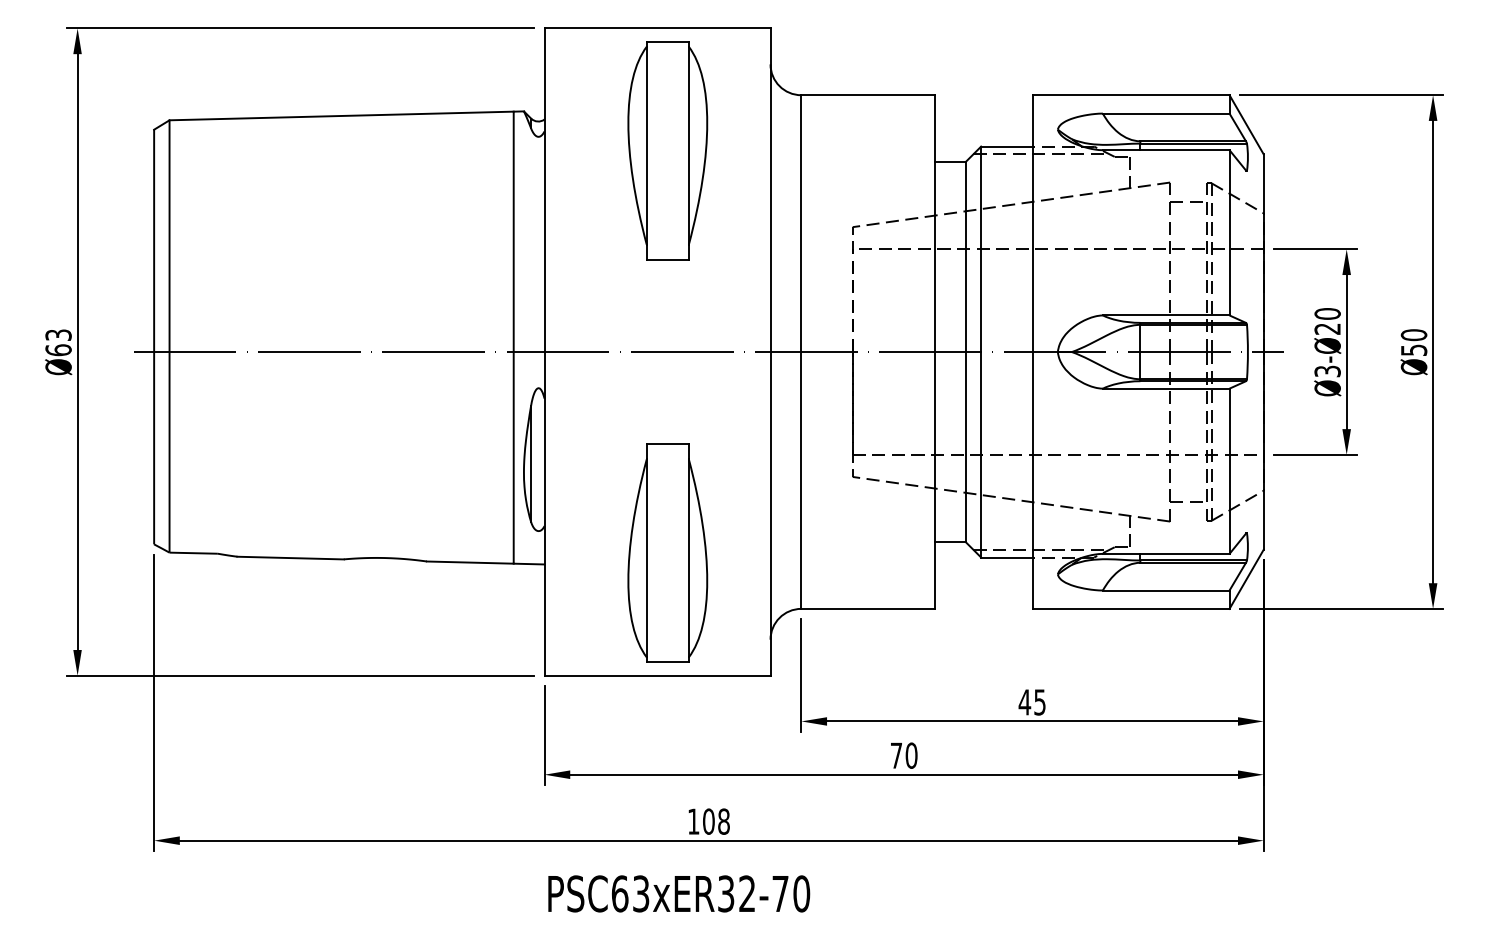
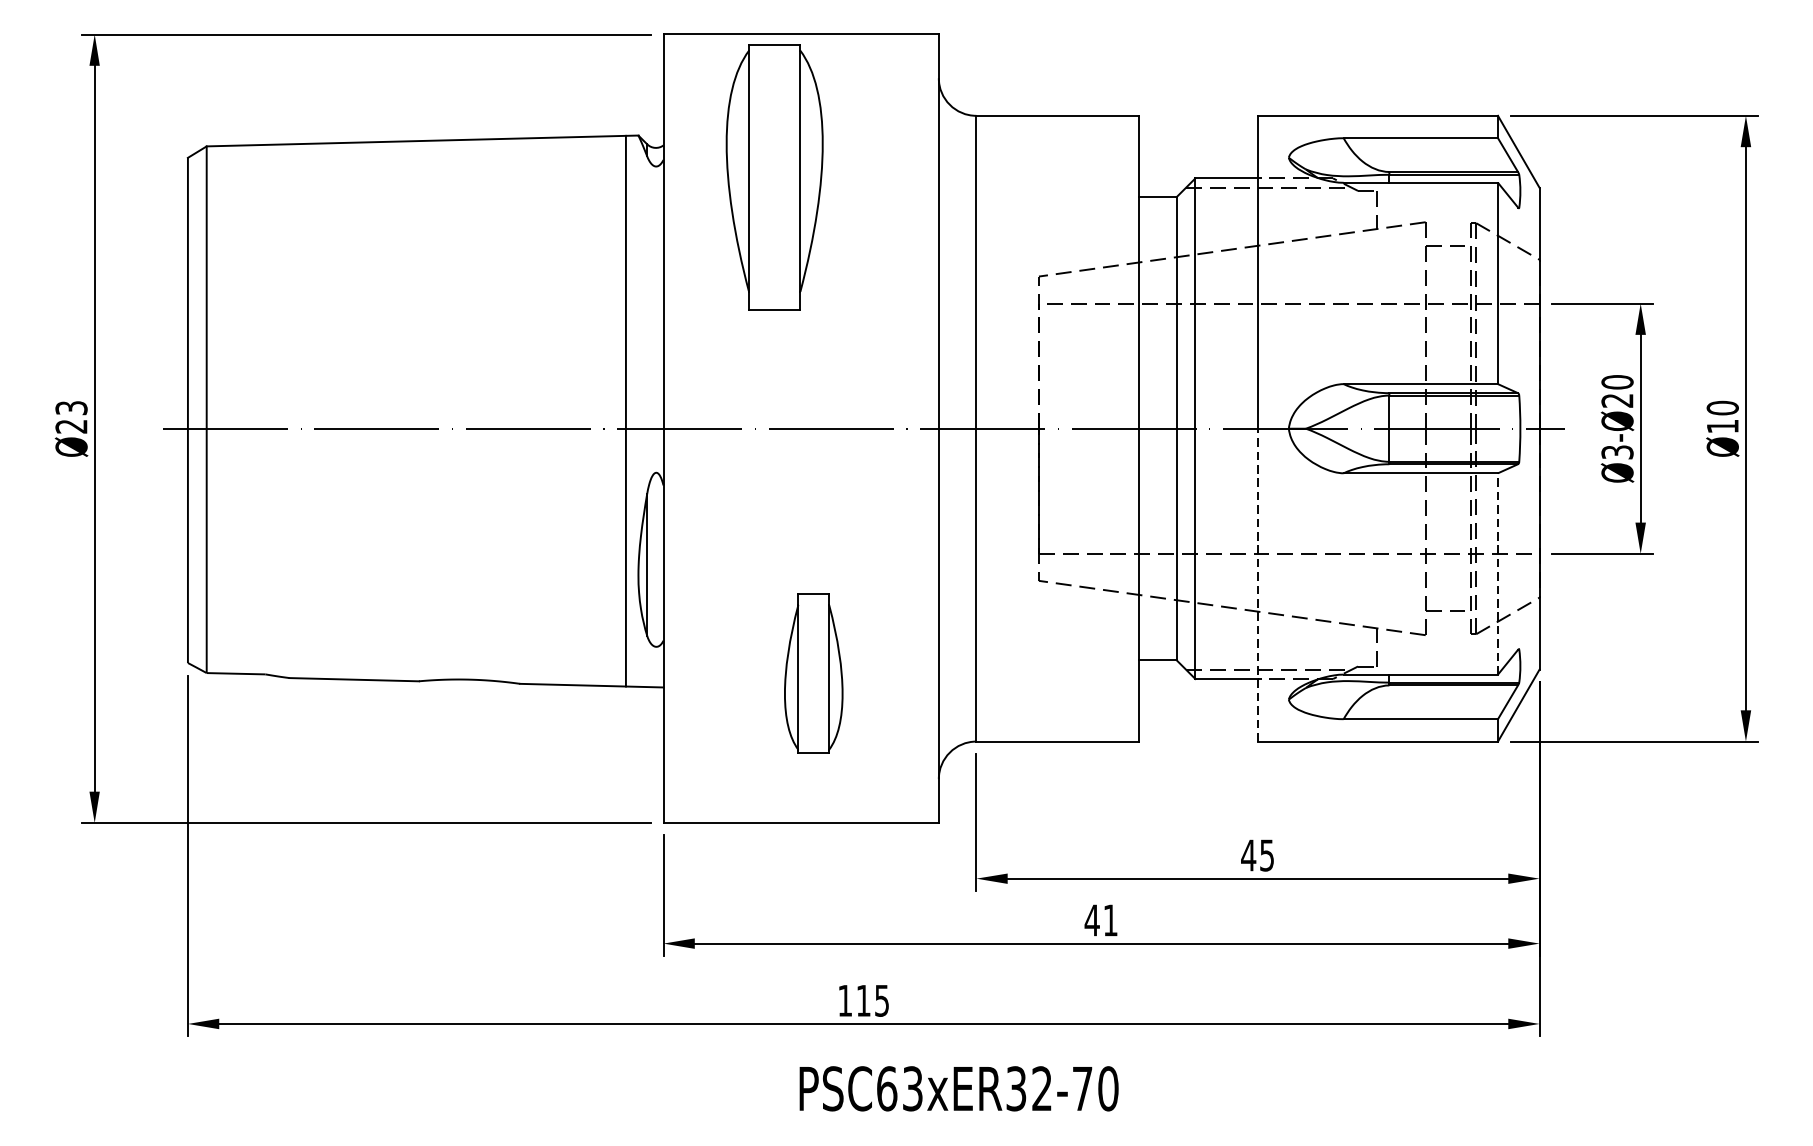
part: (667, 150) -> (774, 177), moved
text: (1414, 349) -> (1723, 425), Ø50 -> Ø10
text: (58, 350) -> (71, 426), Ø63 -> Ø23
line: (1229, 471) -> (1497, 574), solid -> dashed
line: (1032, 479) -> (1257, 583), solid -> dashed
part: (667, 552) -> (813, 672), size x0.6
text: (903, 755) -> (1100, 920), 70 -> 41
text: (716, 821) -> (872, 1000), 108 -> 115
text: (679, 893) -> (959, 1088), moved

